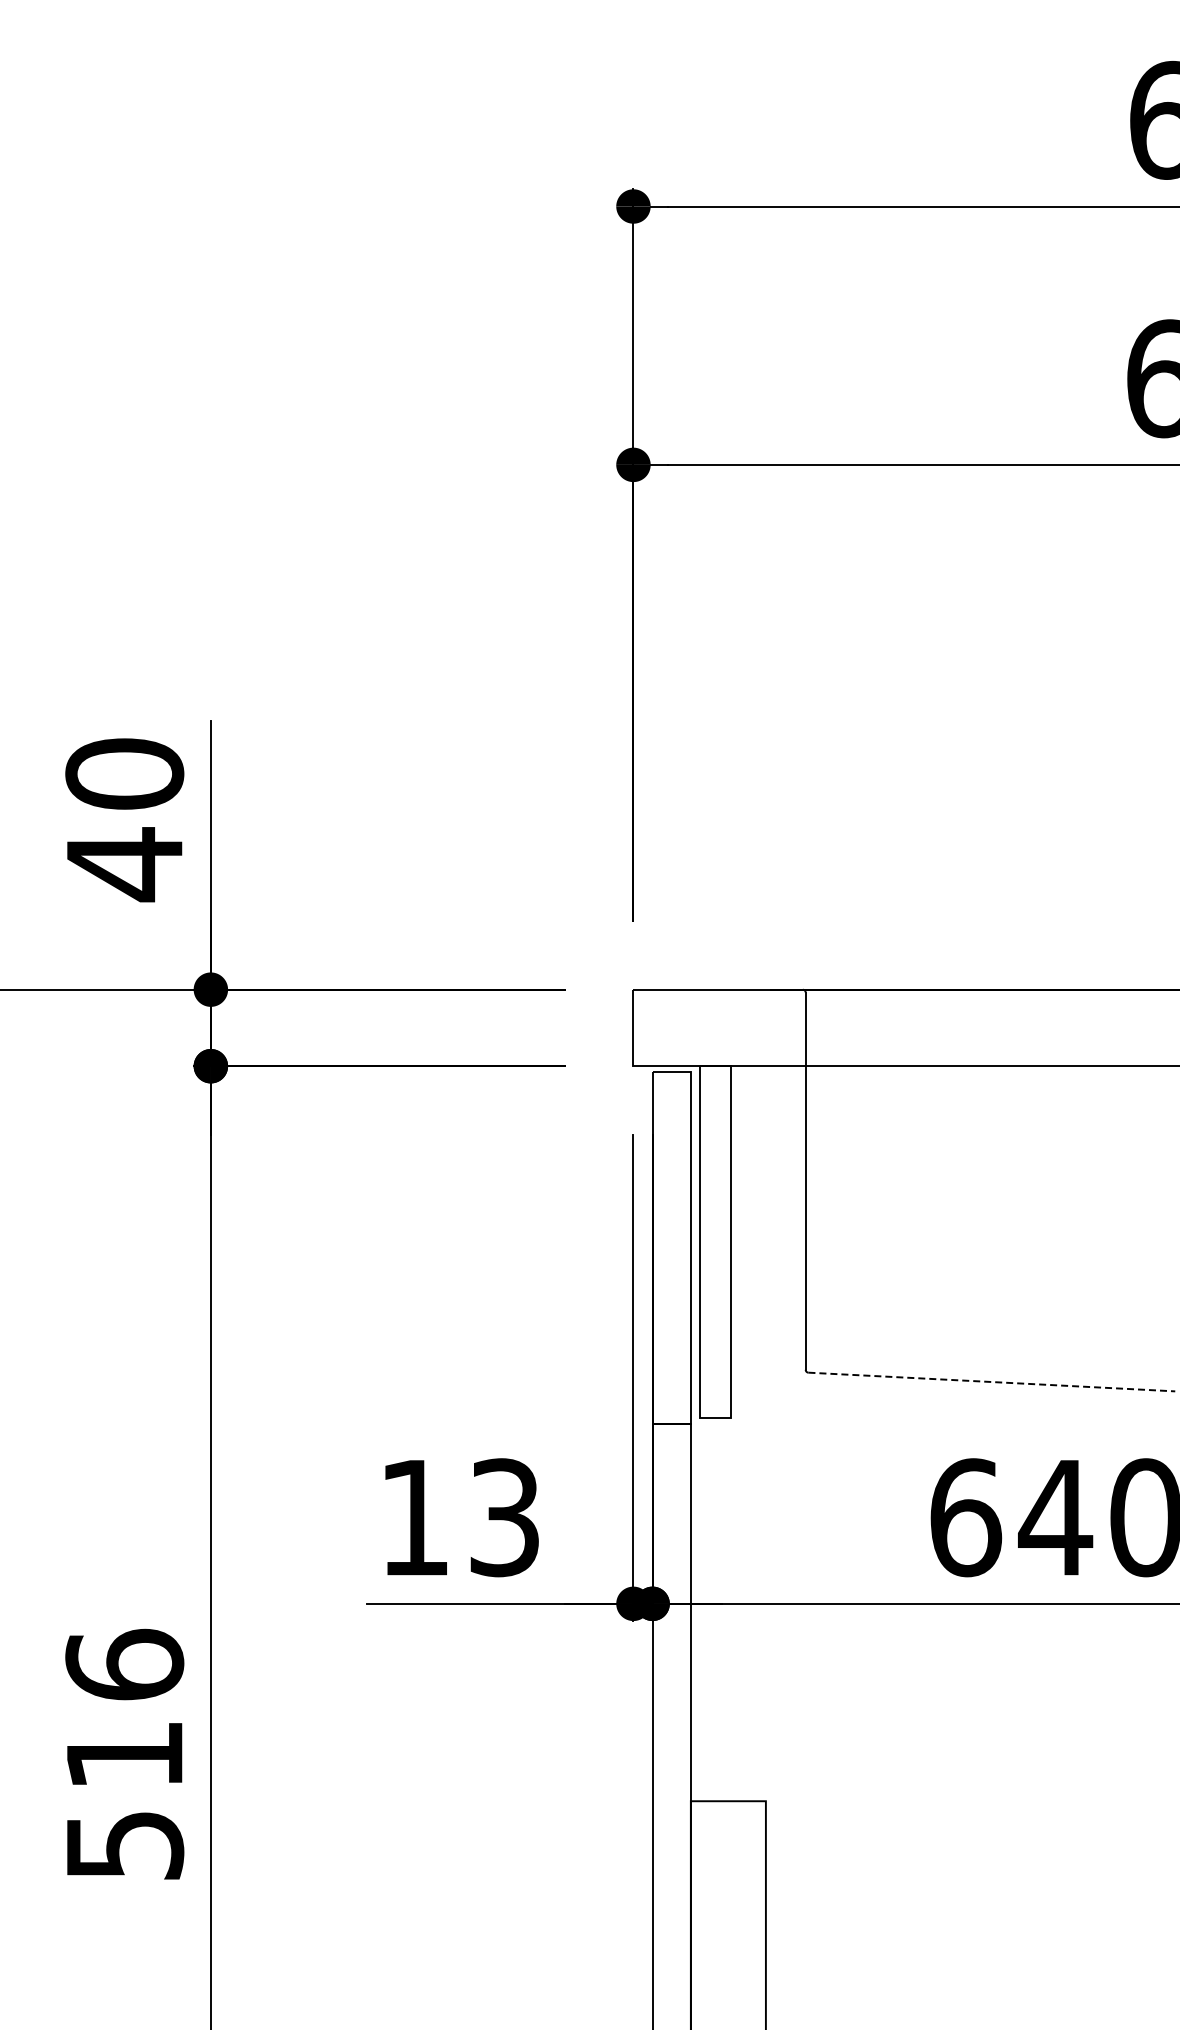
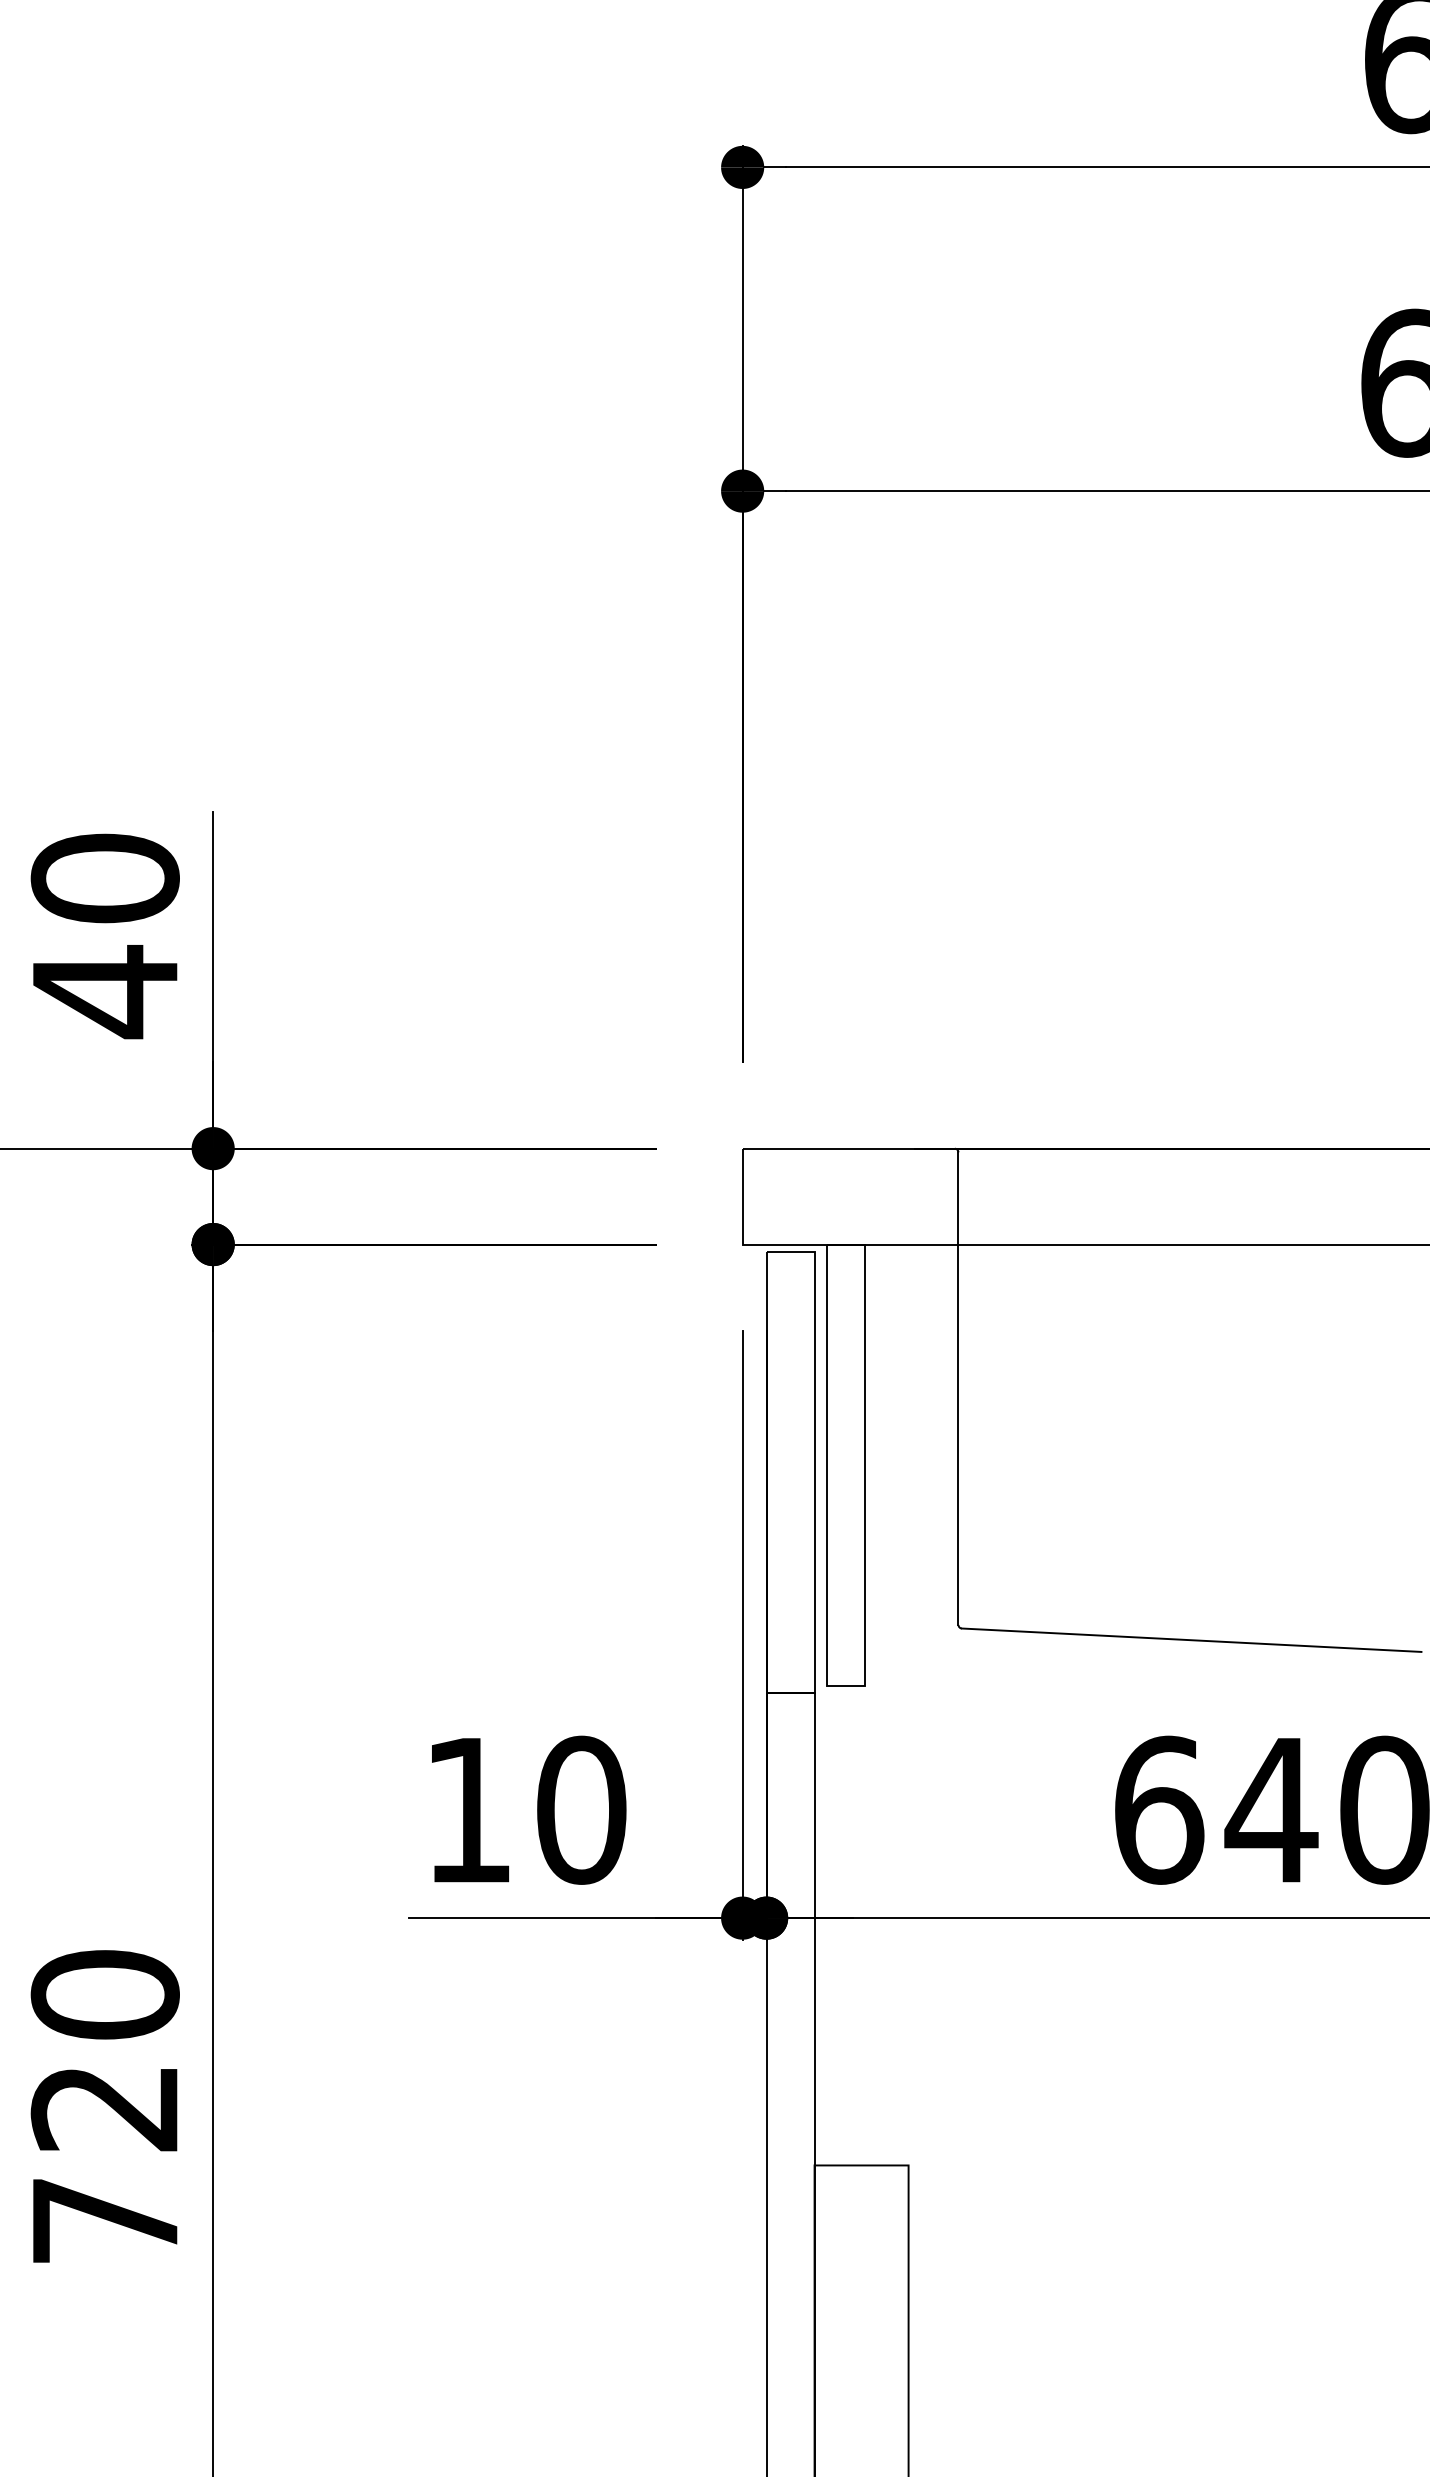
line: (991, 1382) -> (1191, 1640), dashed -> solid
text: (504, 1517) -> (581, 1809), 13 -> 10
text: (124, 1753) -> (104, 2105), 516 -> 720

